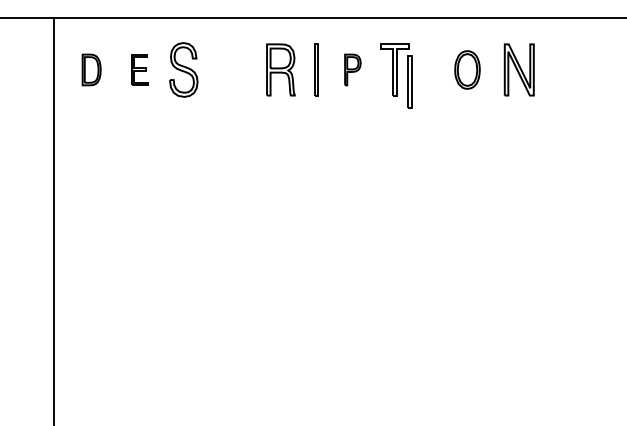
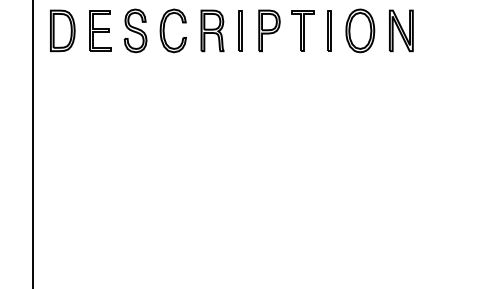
part: (220, 68) -> (164, 29), added
part: (91, 69) -> (62, 30), size x1.67
part: (139, 69) -> (100, 30), size x1.67
part: (352, 69) -> (269, 30), size x1.67
part: (467, 69) -> (360, 30), size x1.43
part: (409, 81) -> (328, 30), moved

